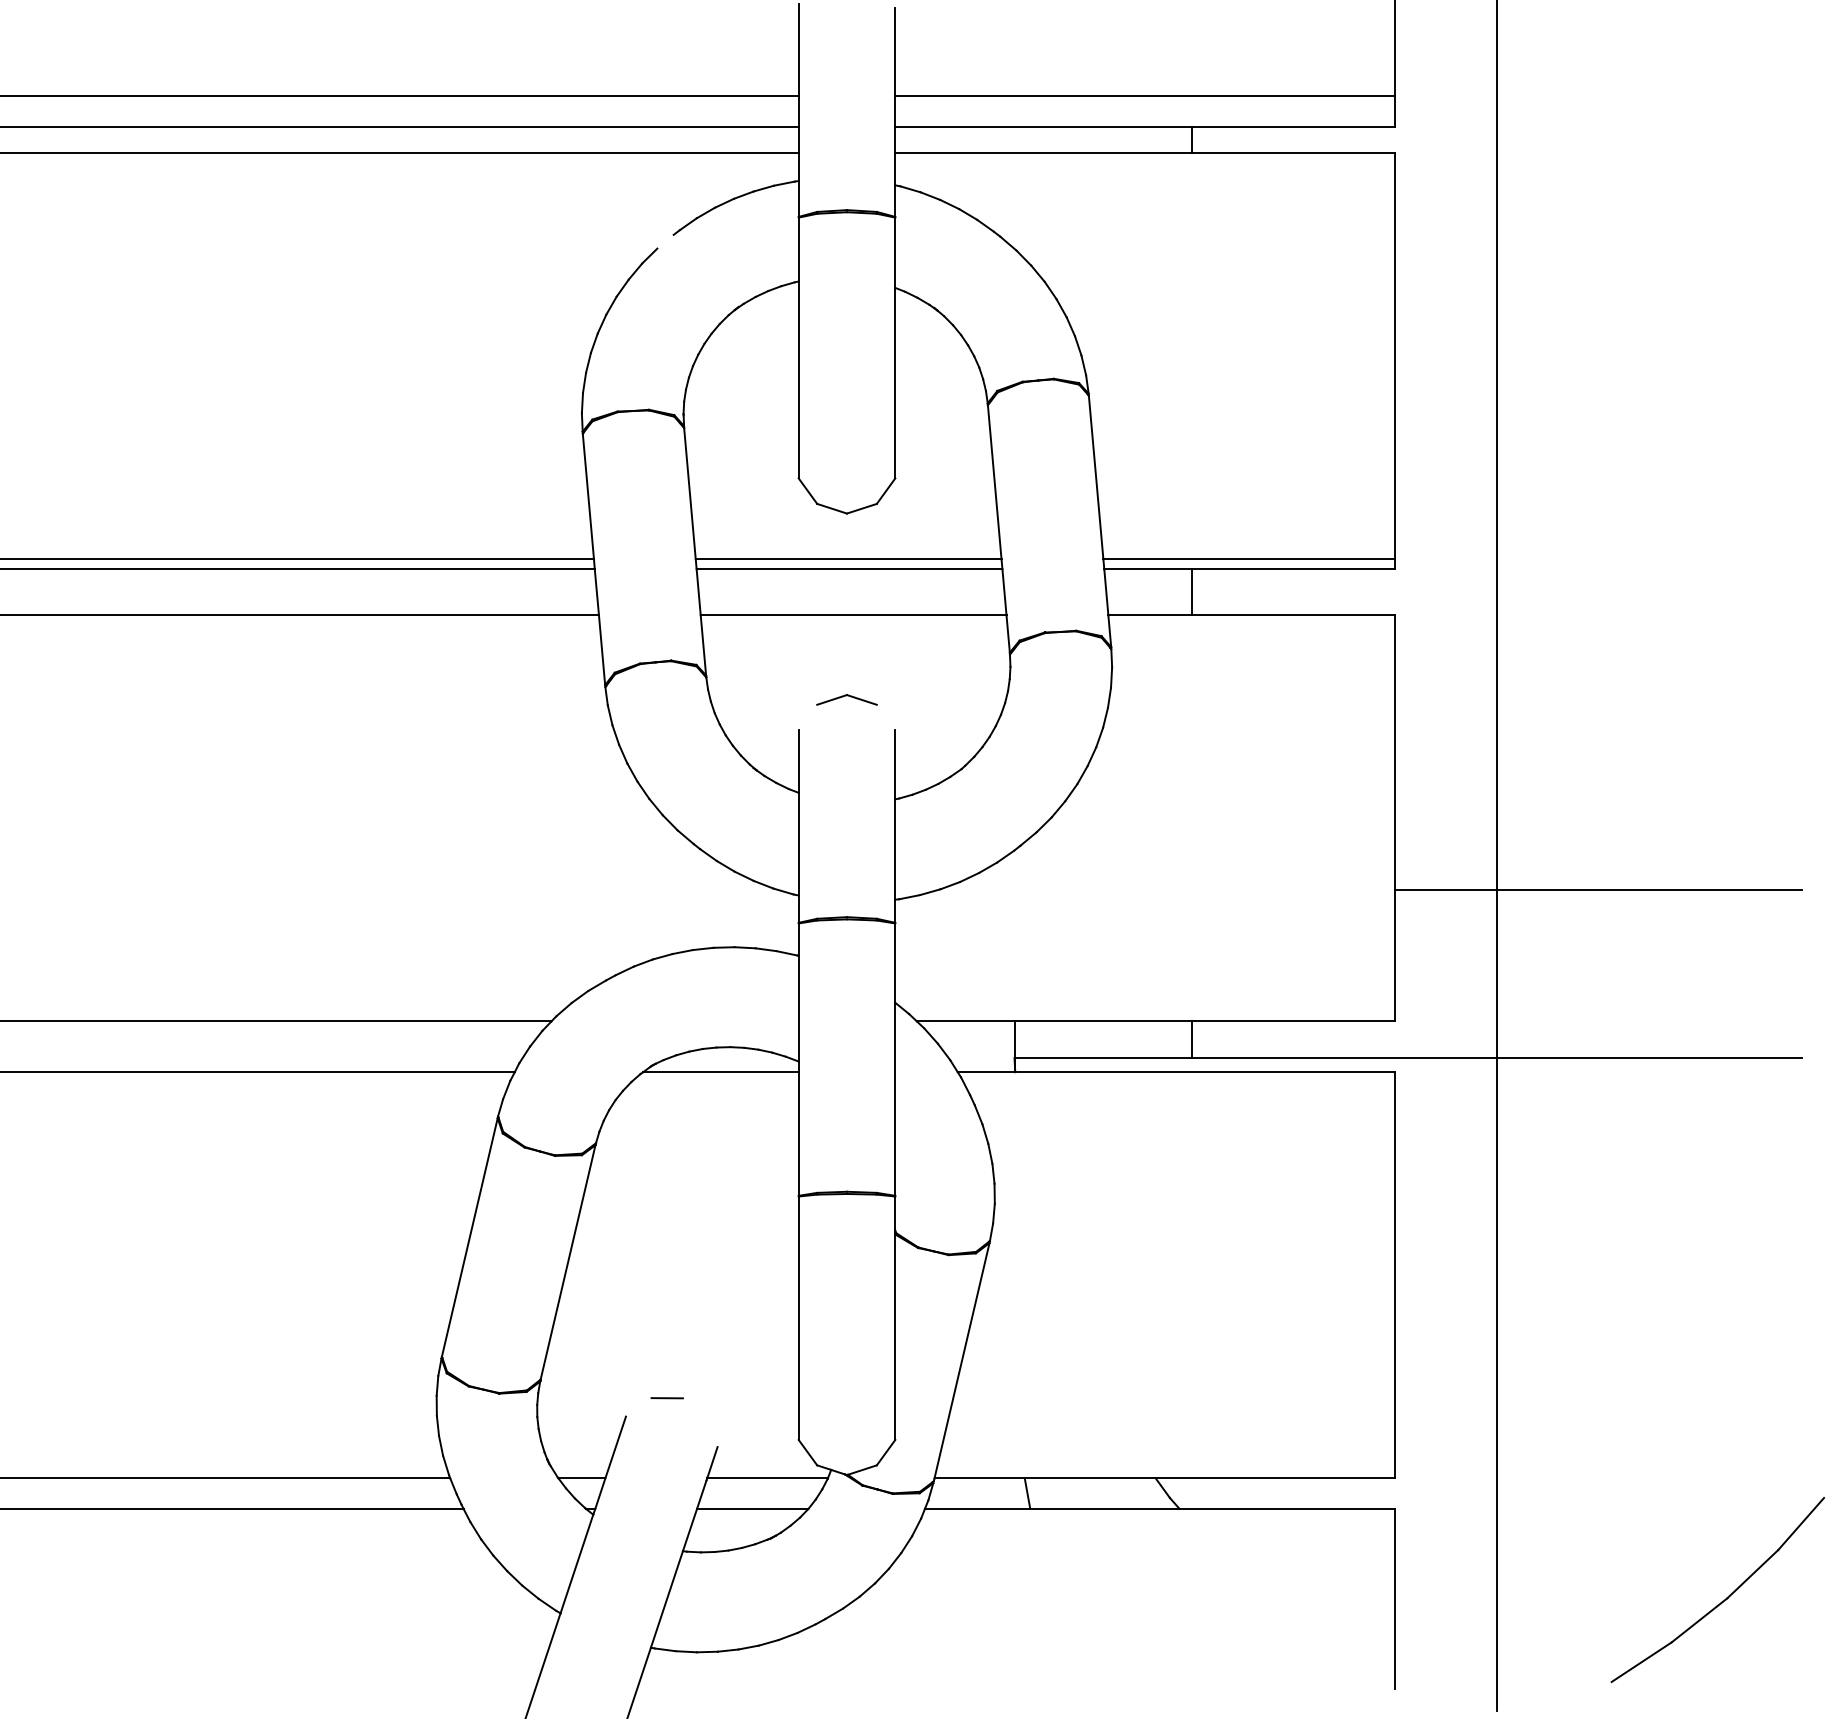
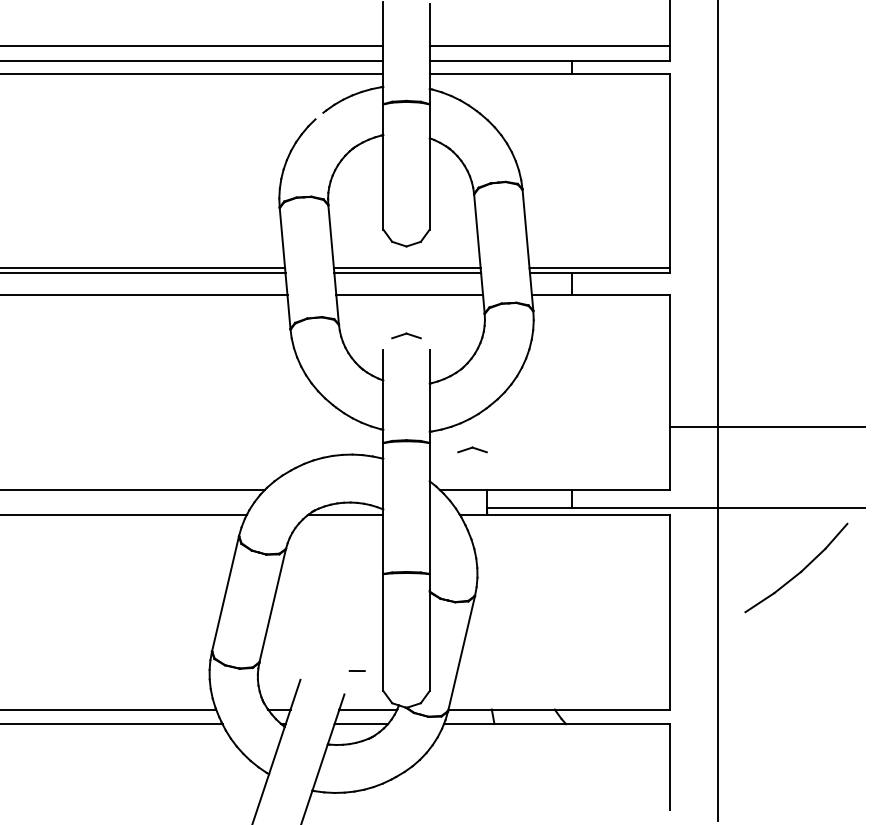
part: (984, 936) -> (472, 449), added
line: (665, 1397) -> (356, 670), moved
part: (1718, 1588) -> (796, 567), moved

